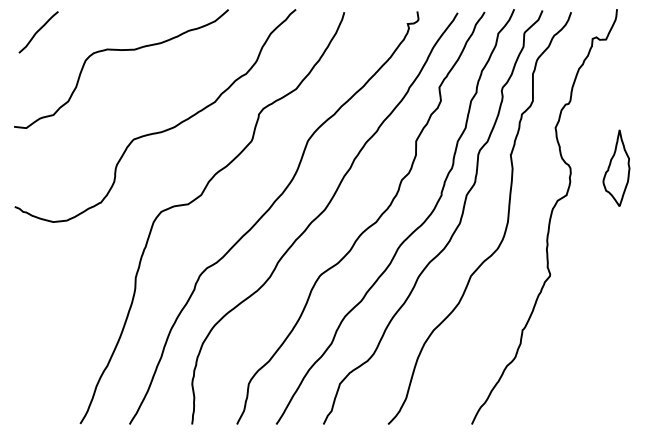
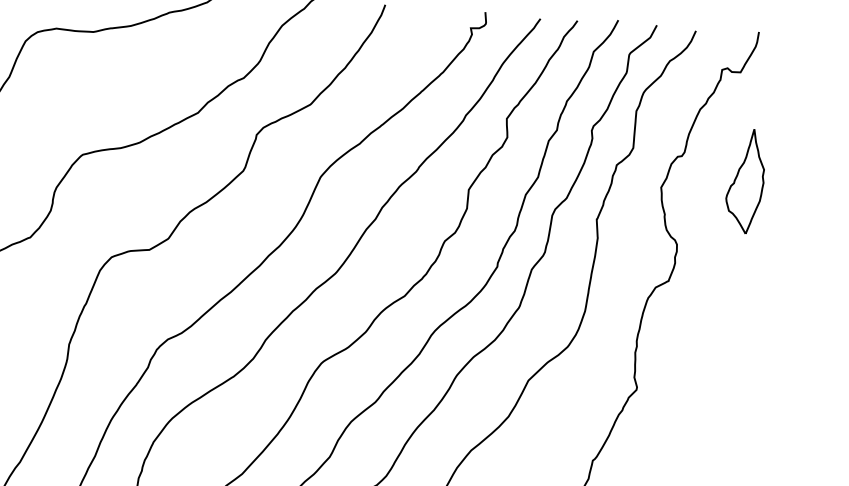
part: (616, 167) -> (745, 180), moved

